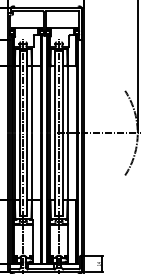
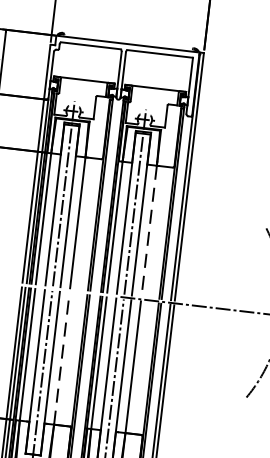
line: (67, 99) -> (148, 231), solid -> dashed
line: (31, 167) -> (60, 359), solid -> dashed

